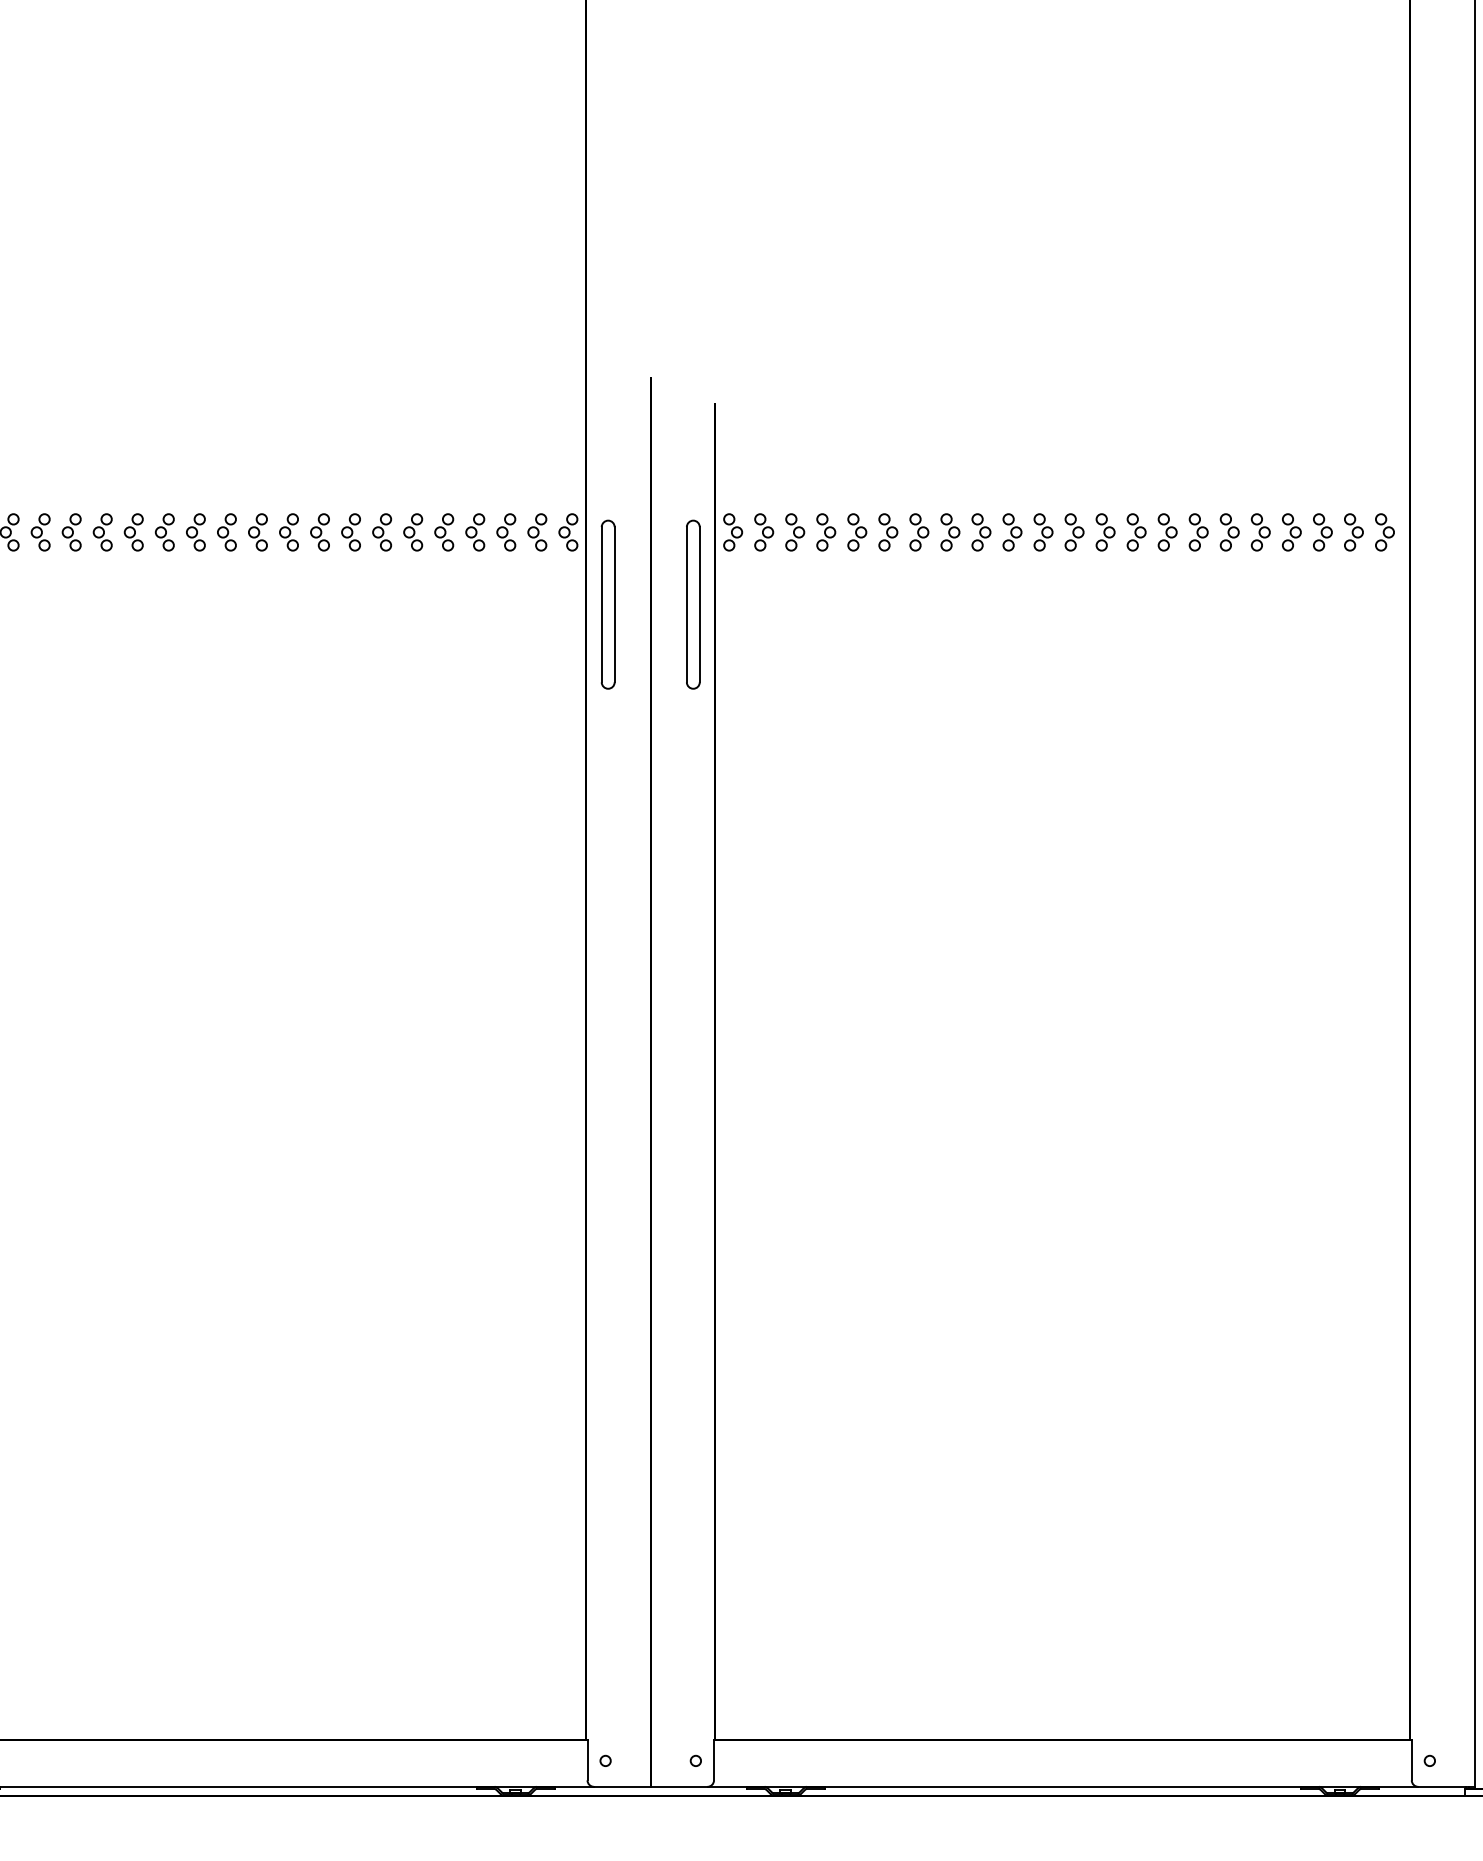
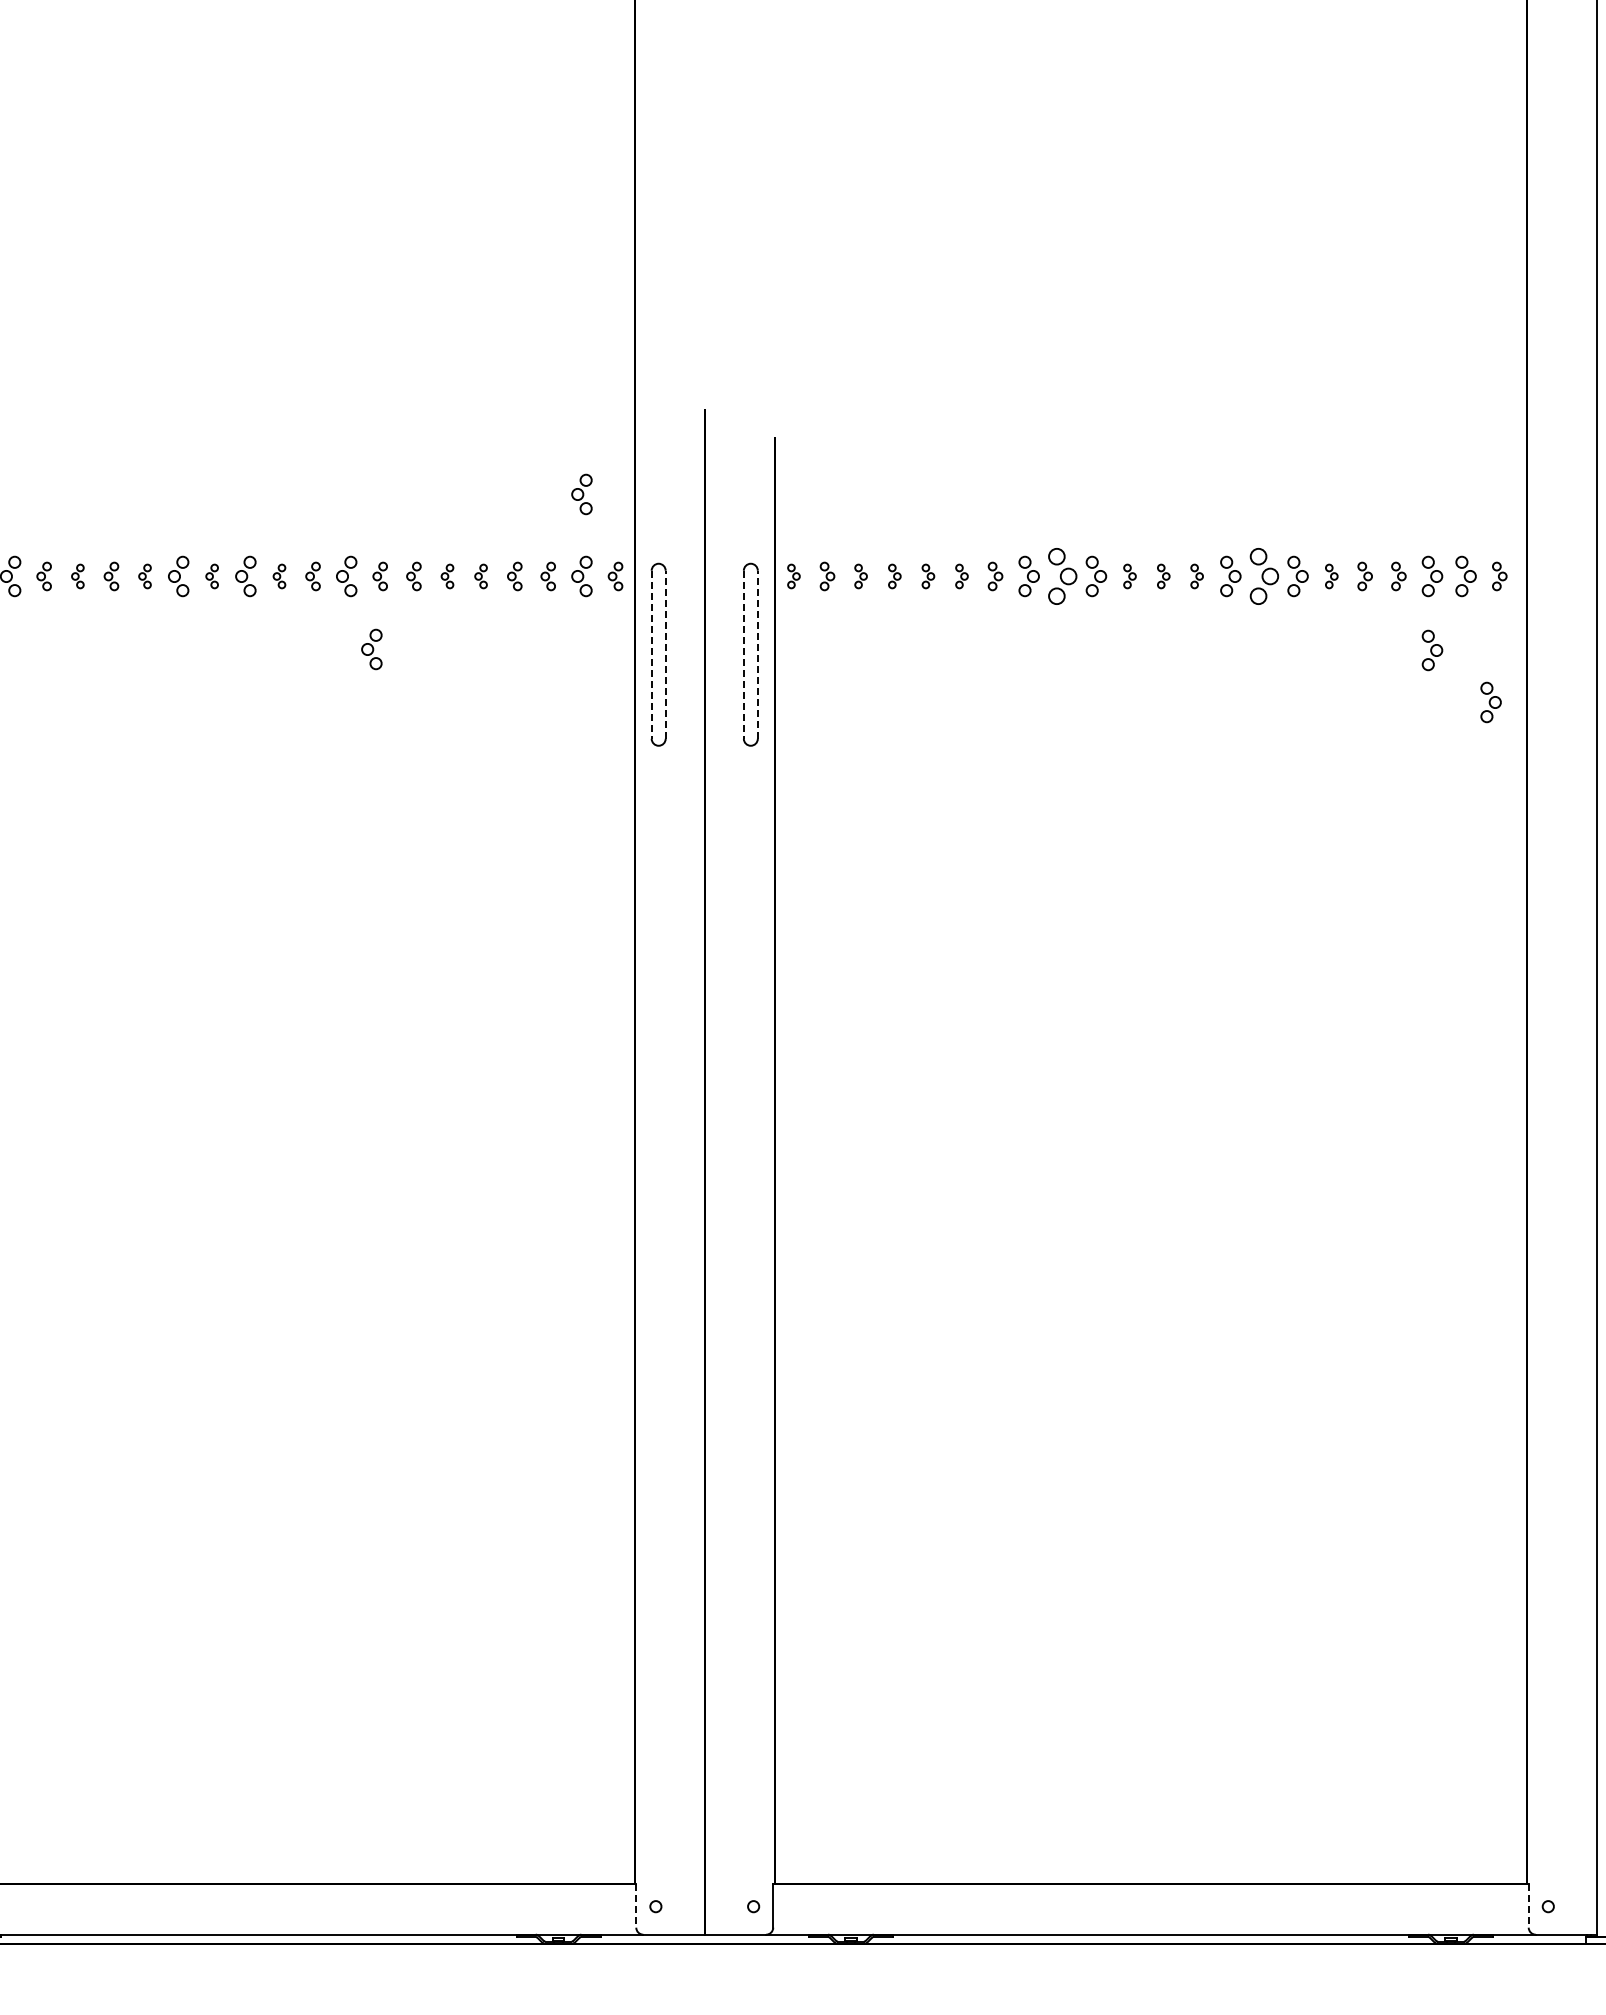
part: (536, 456) -> (581, 494), added
part: (40, 532) -> (43, 576), size x0.7
part: (71, 532) -> (77, 576), size x0.6
part: (102, 532) -> (111, 576), size x0.7
part: (133, 532) -> (144, 576), size x0.6
part: (195, 532) -> (211, 576), size x0.6
part: (257, 532) -> (279, 576), size x0.6
part: (288, 532) -> (312, 576), size x0.7
part: (350, 532) -> (379, 576), size x0.7
part: (381, 532) -> (413, 576), size x0.7
part: (413, 532) -> (447, 576), size x0.6
part: (443, 532) -> (480, 576), size x0.6
part: (475, 532) -> (514, 576), size x0.7
part: (505, 532) -> (547, 576), size x0.7
part: (568, 532) -> (615, 576), size x0.7
part: (732, 532) -> (793, 576), size x0.6
part: (764, 532) -> (827, 576), size x0.7
part: (794, 532) -> (860, 576), size x0.6
part: (826, 532) -> (894, 576), size x0.6
part: (857, 532) -> (928, 576), size x0.6
part: (887, 532) -> (961, 576), size x0.6
part: (919, 532) -> (995, 576), size x0.7
part: (981, 532) -> (1062, 576), size x1.4
part: (1043, 532) -> (1129, 576), size x0.6
part: (1074, 532) -> (1163, 576), size x0.6
part: (1104, 532) -> (1196, 576), size x0.6
part: (1167, 532) -> (1264, 576), size x1.4
part: (1229, 532) -> (1331, 576), size x0.6
part: (1260, 532) -> (1364, 576), size x0.7
part: (1291, 532) -> (1398, 576), size x0.7
part: (1384, 532) -> (1499, 576), size x0.7
part: (342, 599) -> (371, 649), added
part: (1322, 600) -> (1432, 650), added
line: (614, 604) -> (665, 654), solid -> dashed
line: (699, 604) -> (757, 654), solid -> dashed
line: (601, 605) -> (651, 655), solid -> dashed
line: (686, 605) -> (743, 655), solid -> dashed
part: (1376, 648) -> (1490, 702), added
line: (587, 1760) -> (636, 1906), solid -> dashed
line: (1411, 1760) -> (1528, 1906), solid -> dashed

